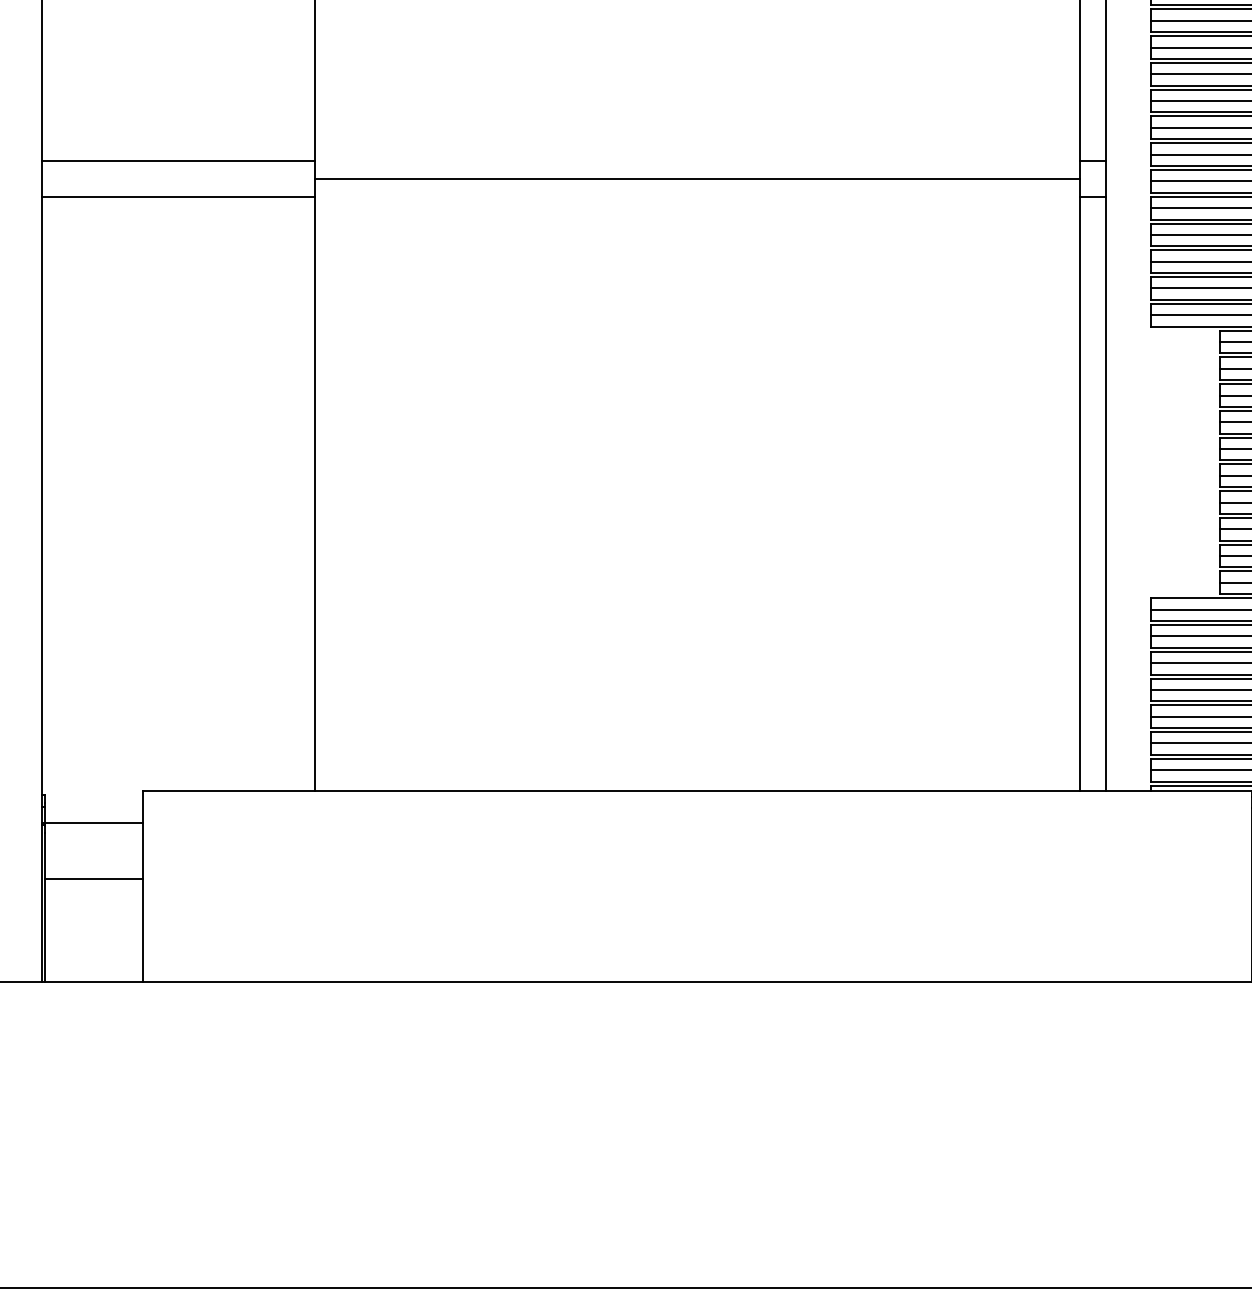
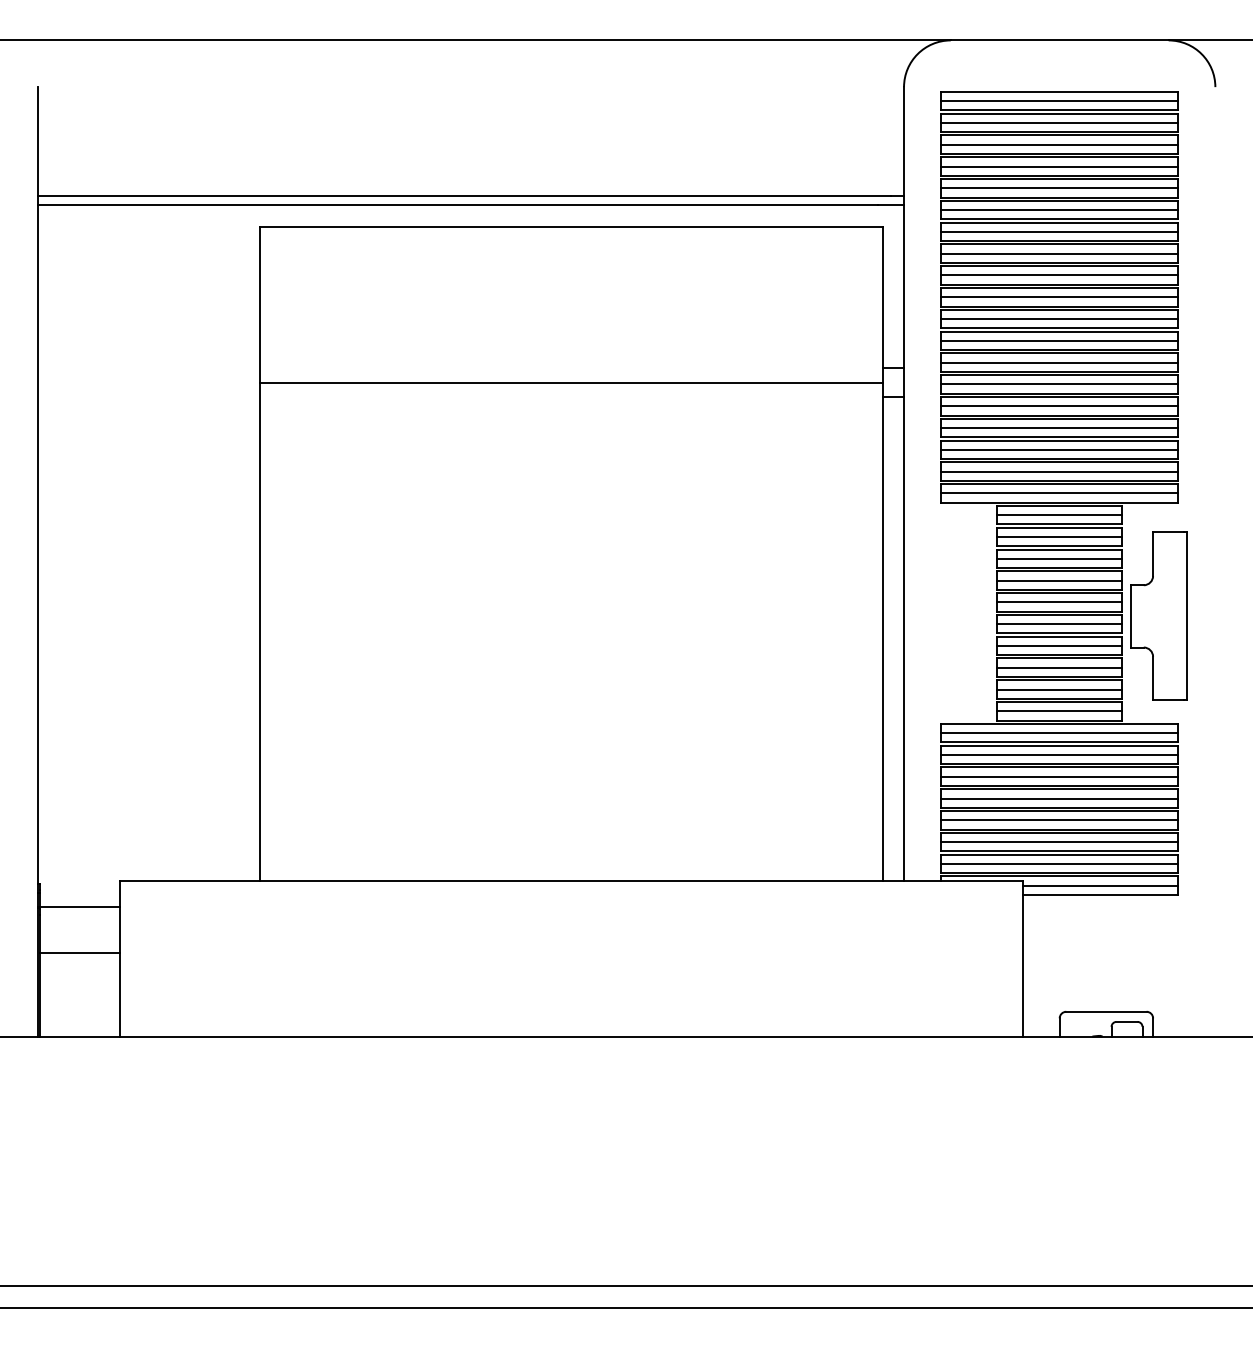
line: (177, 160) -> (148, 367), removed
line: (177, 197) -> (148, 397), removed

